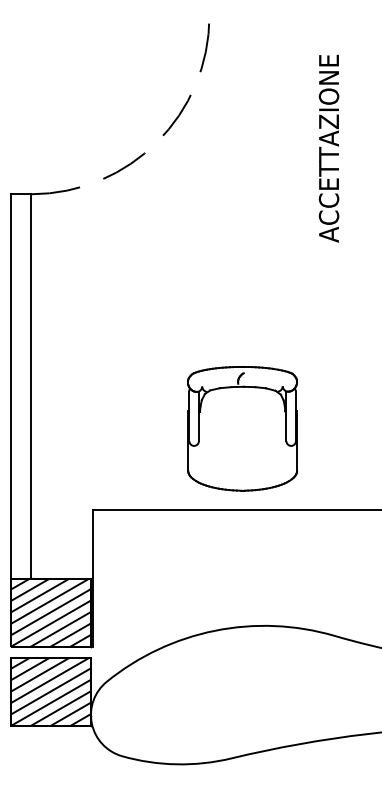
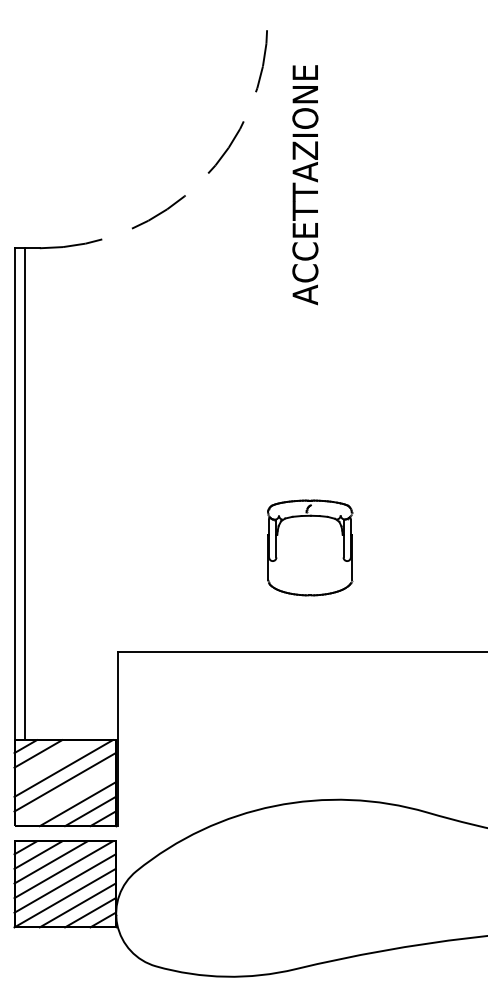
text: (329, 149) -> (305, 185), moved
line: (30, 386) -> (24, 494), moved
part: (242, 428) -> (309, 547), size x0.6
line: (39, 595) -> (50, 761), removed
line: (50, 623) -> (64, 796), removed

